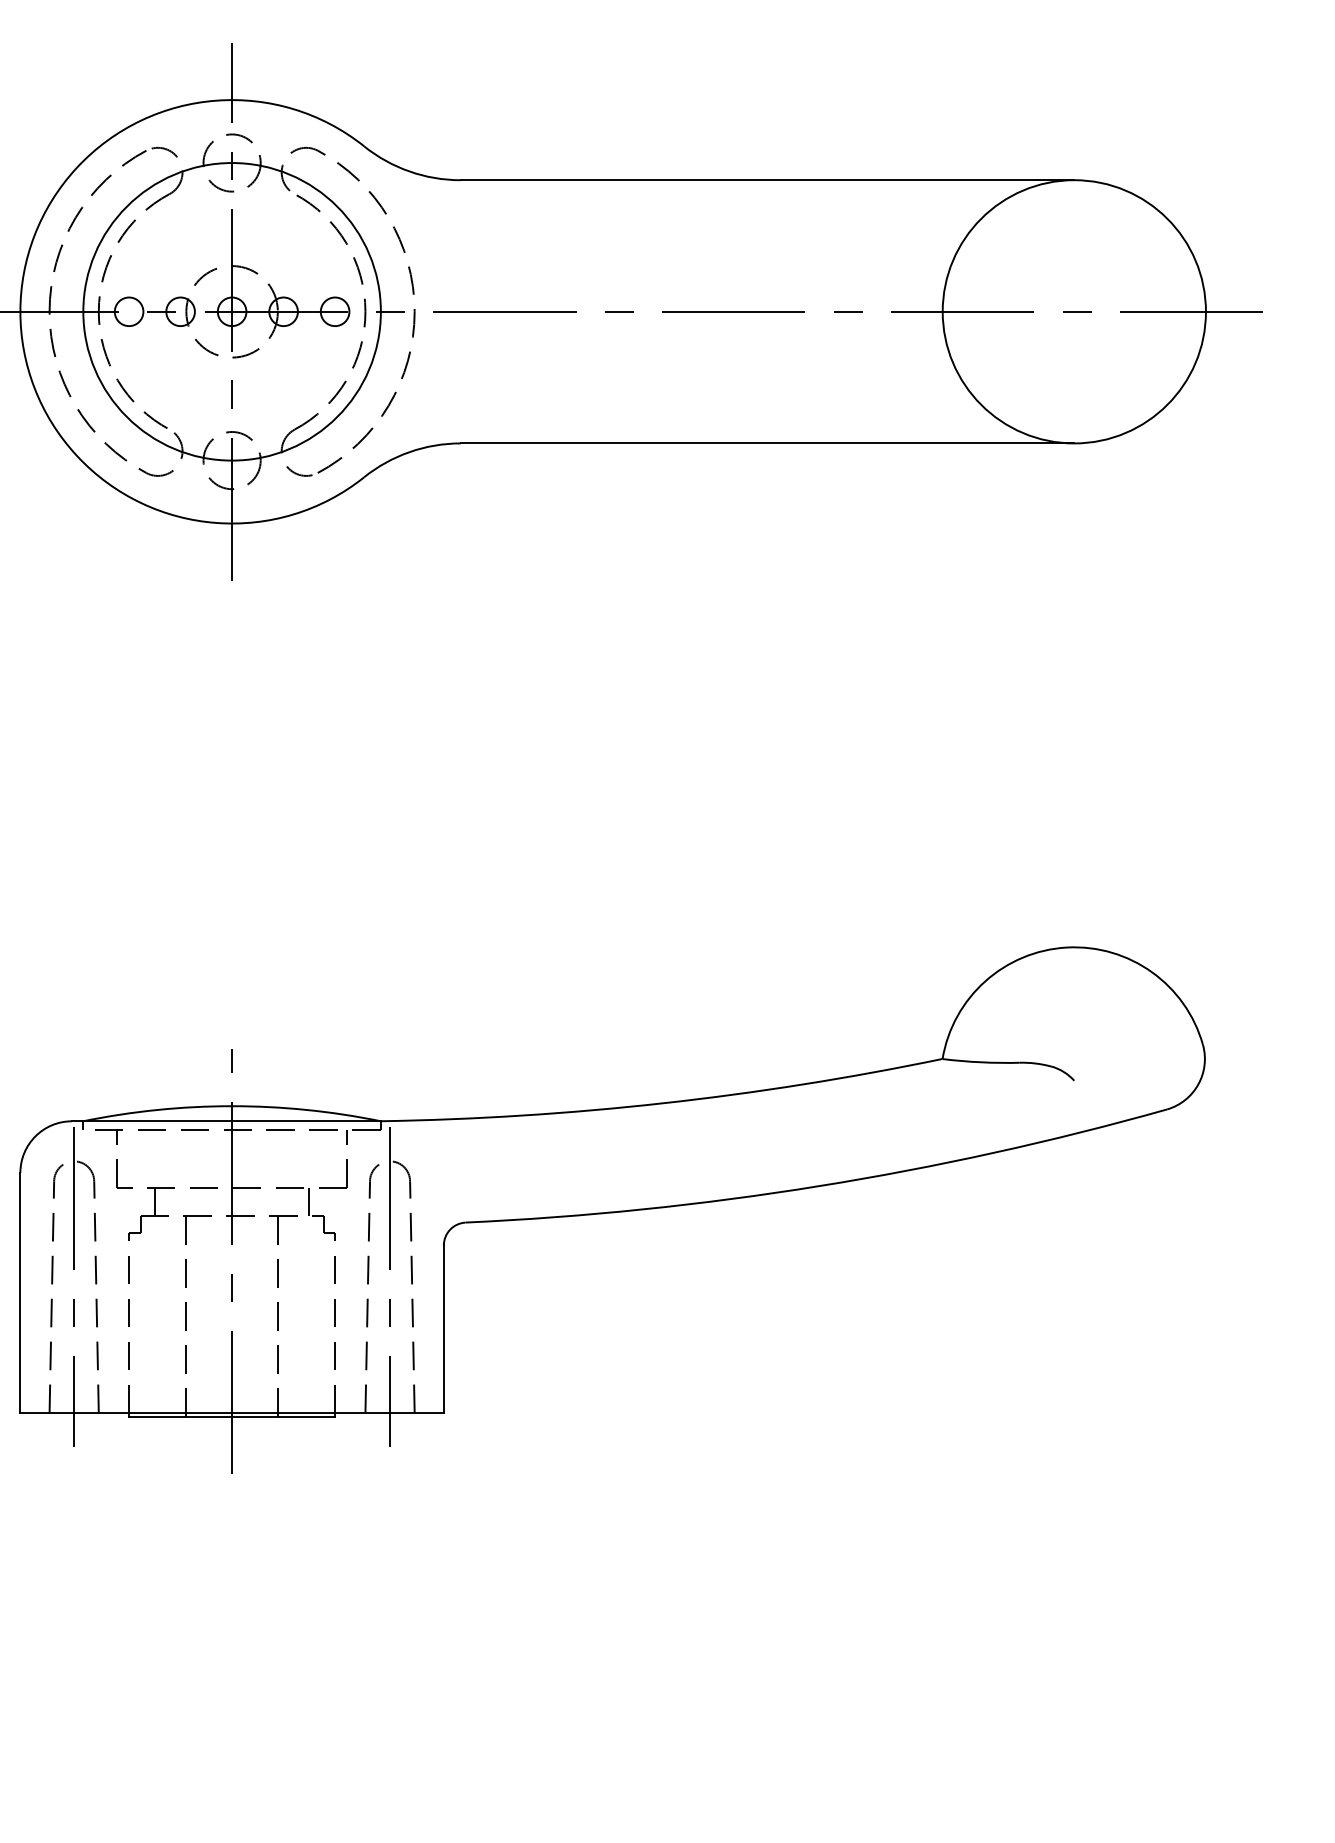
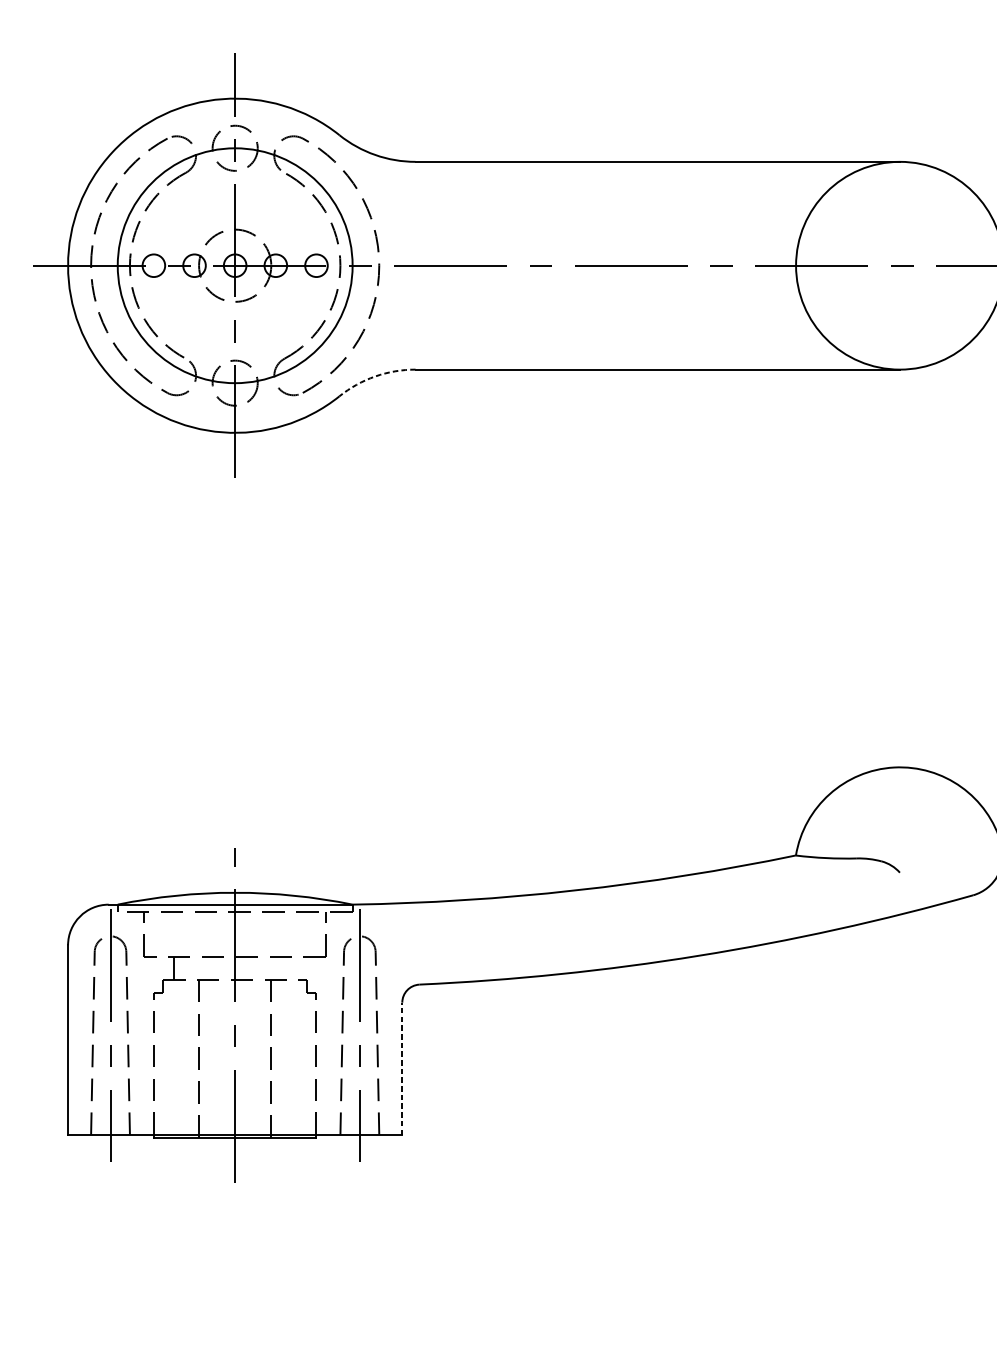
arc: (409, 452) -> (375, 376), solid -> dashed
line: (309, 1201) -> (296, 967), removed
line: (443, 1329) -> (402, 1069), solid -> dashed

